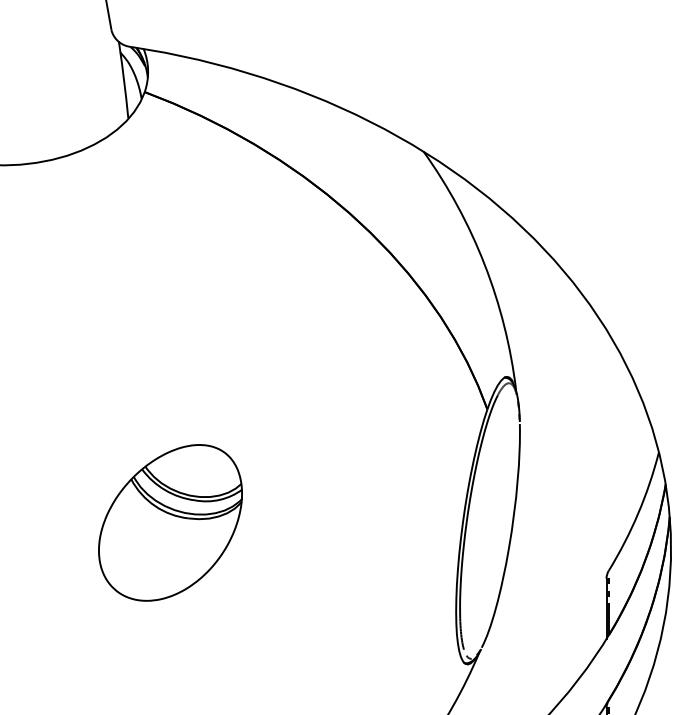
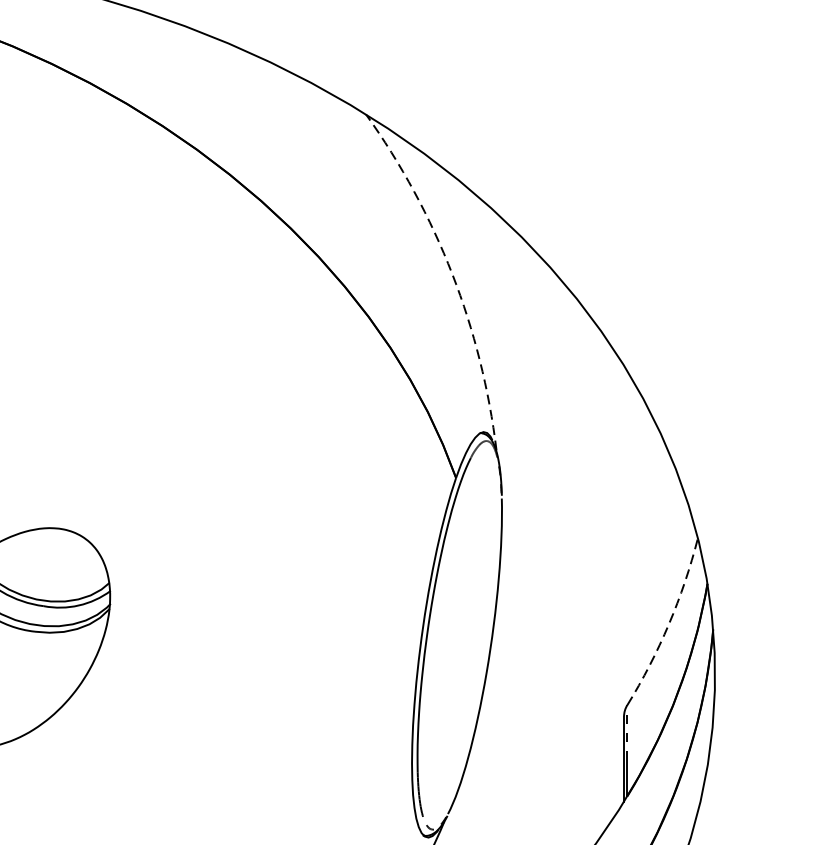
arc: (484, 264) -> (451, 273), solid -> dashed
arc: (638, 513) -> (669, 624), solid -> dashed

